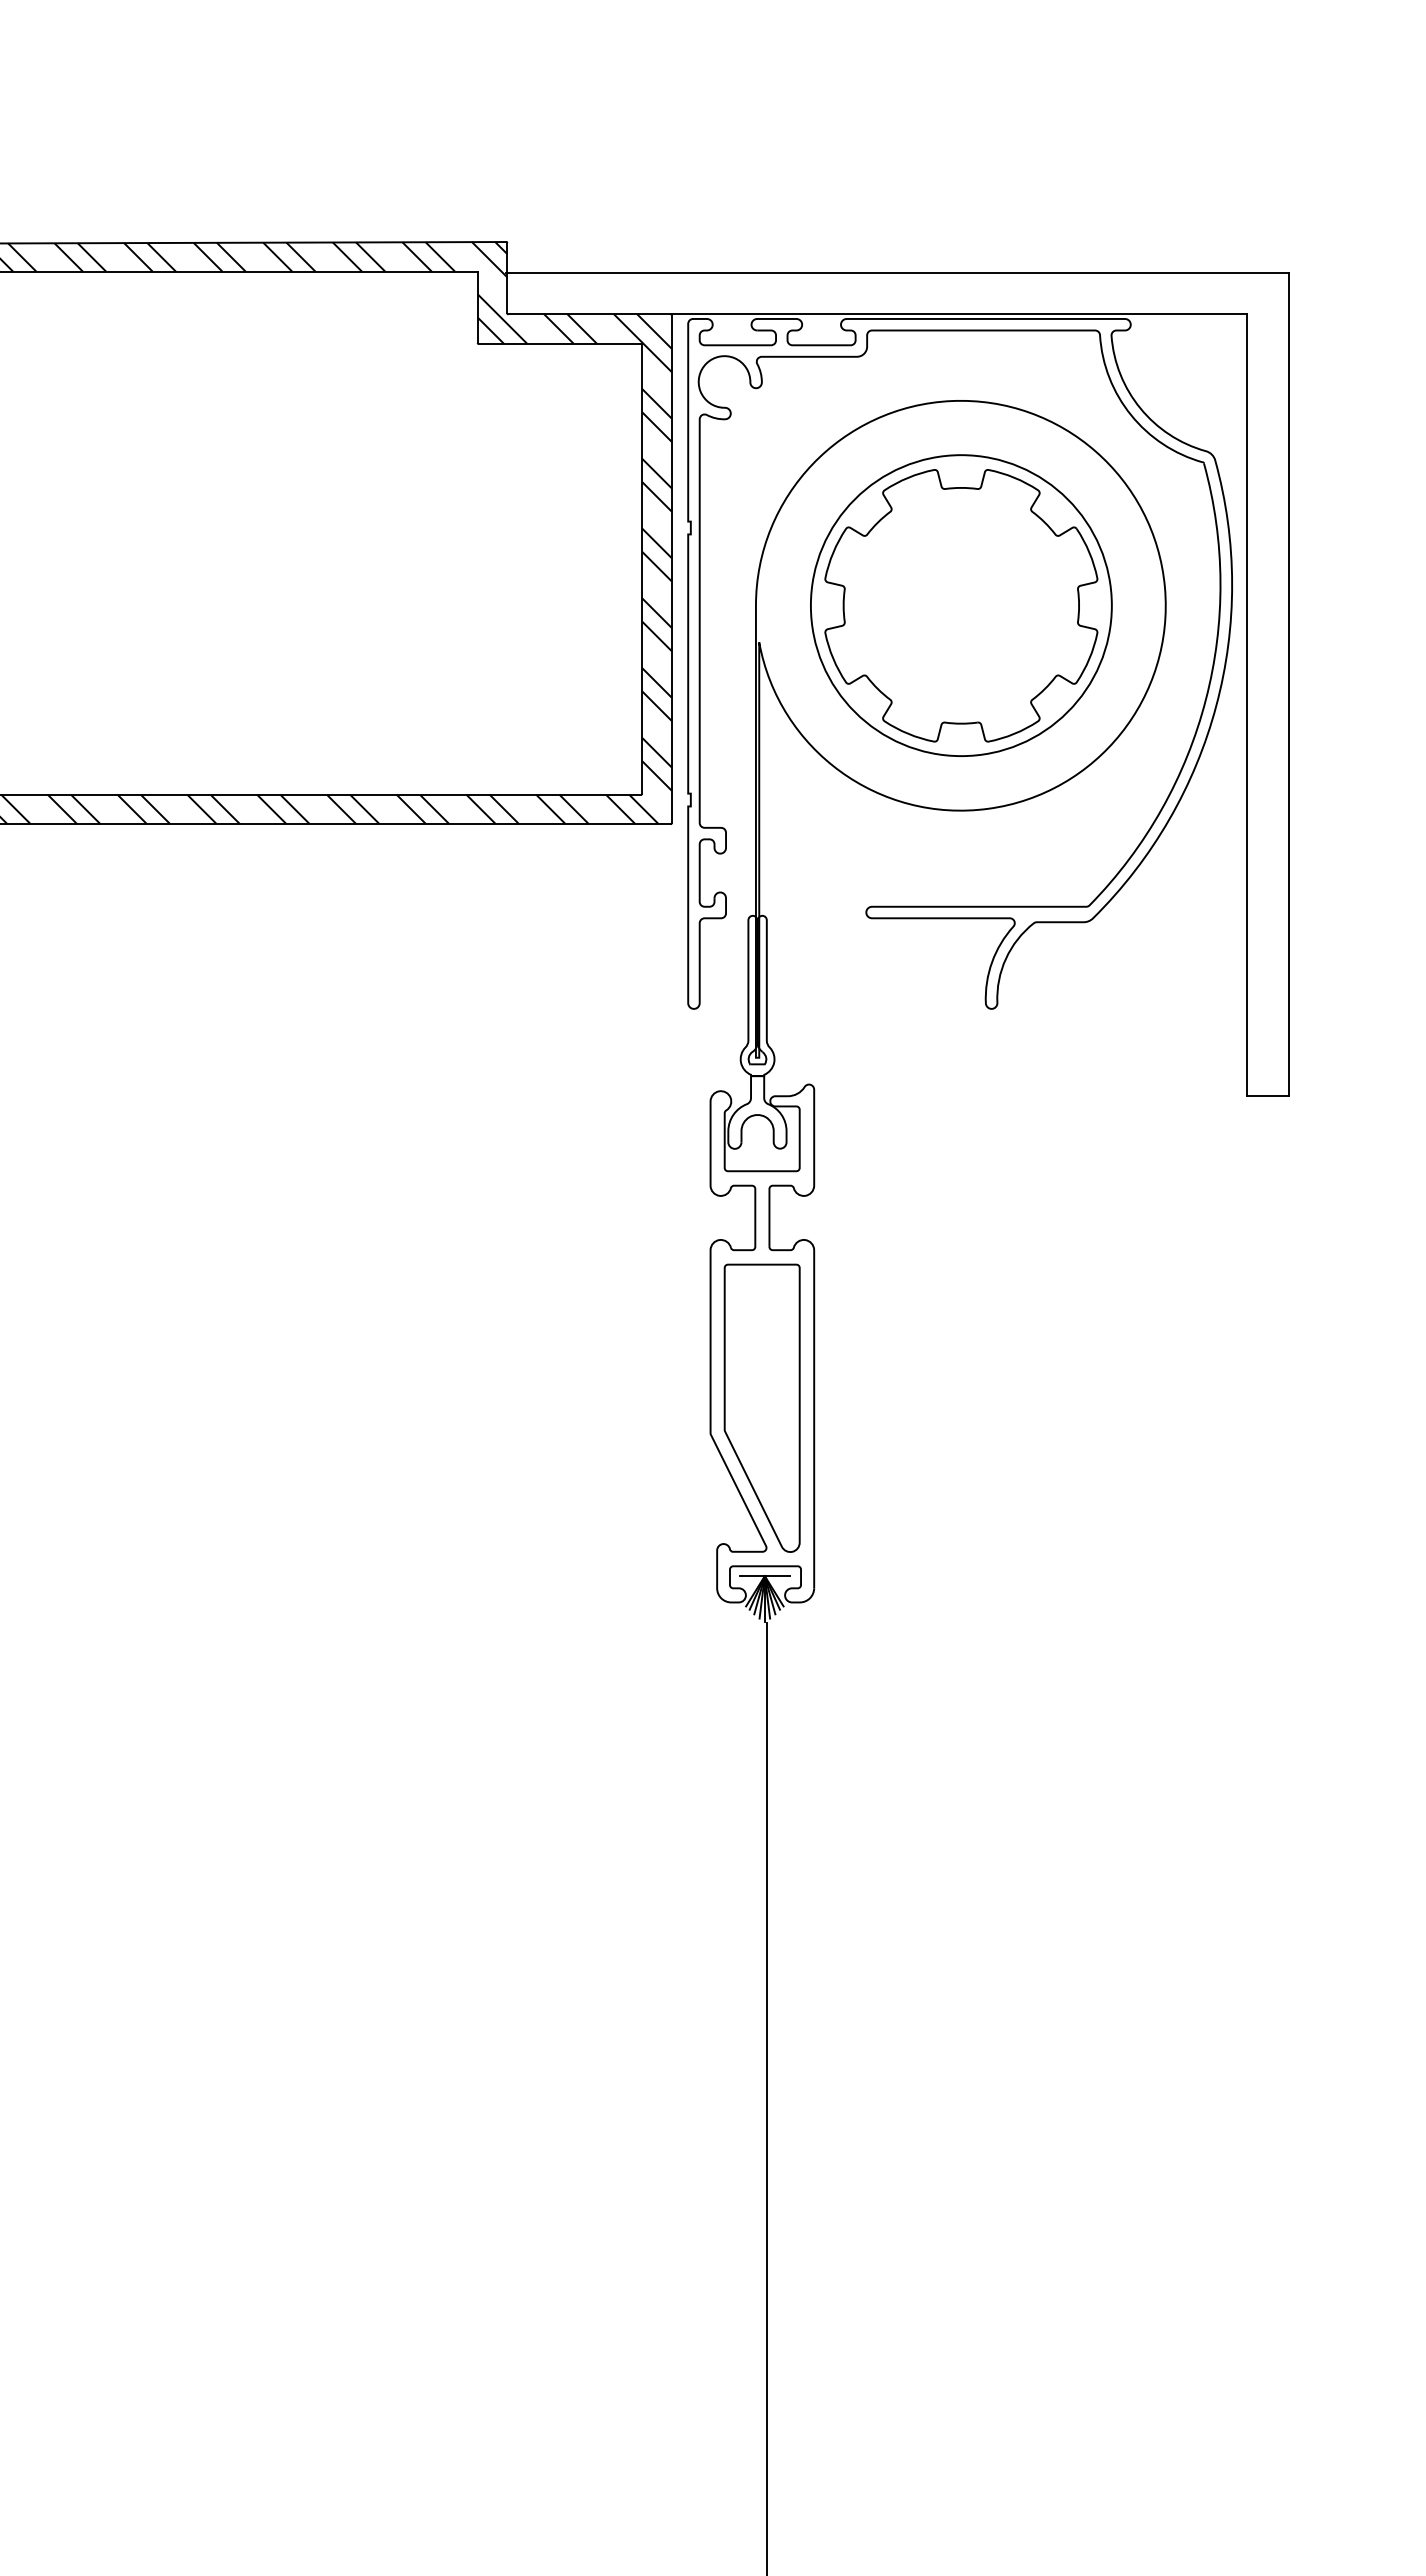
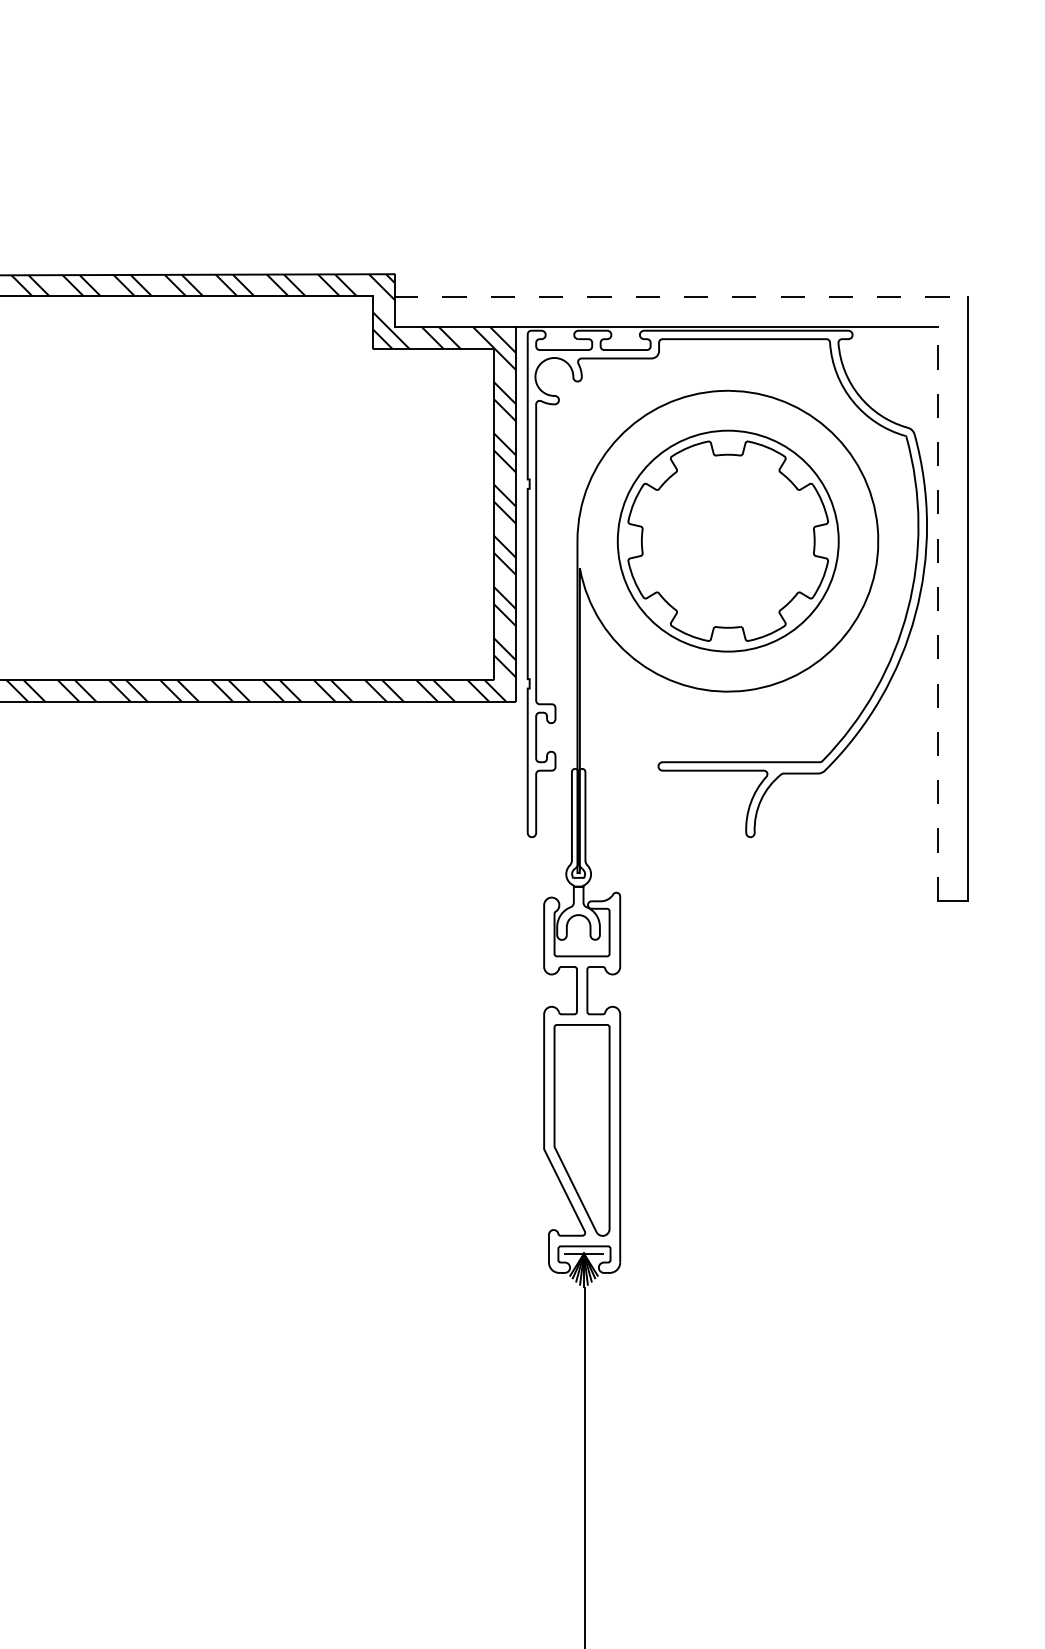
line: (897, 273) -> (681, 297), solid -> dashed
line: (1247, 704) -> (938, 613), solid -> dashed

